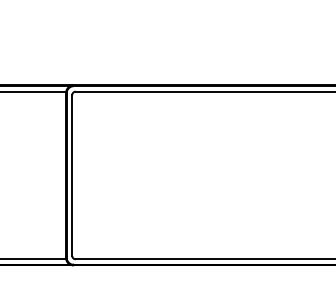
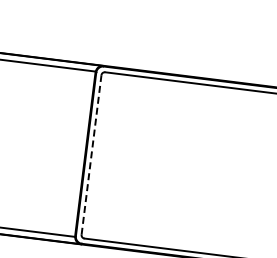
line: (72, 174) -> (91, 154), solid -> dashed

